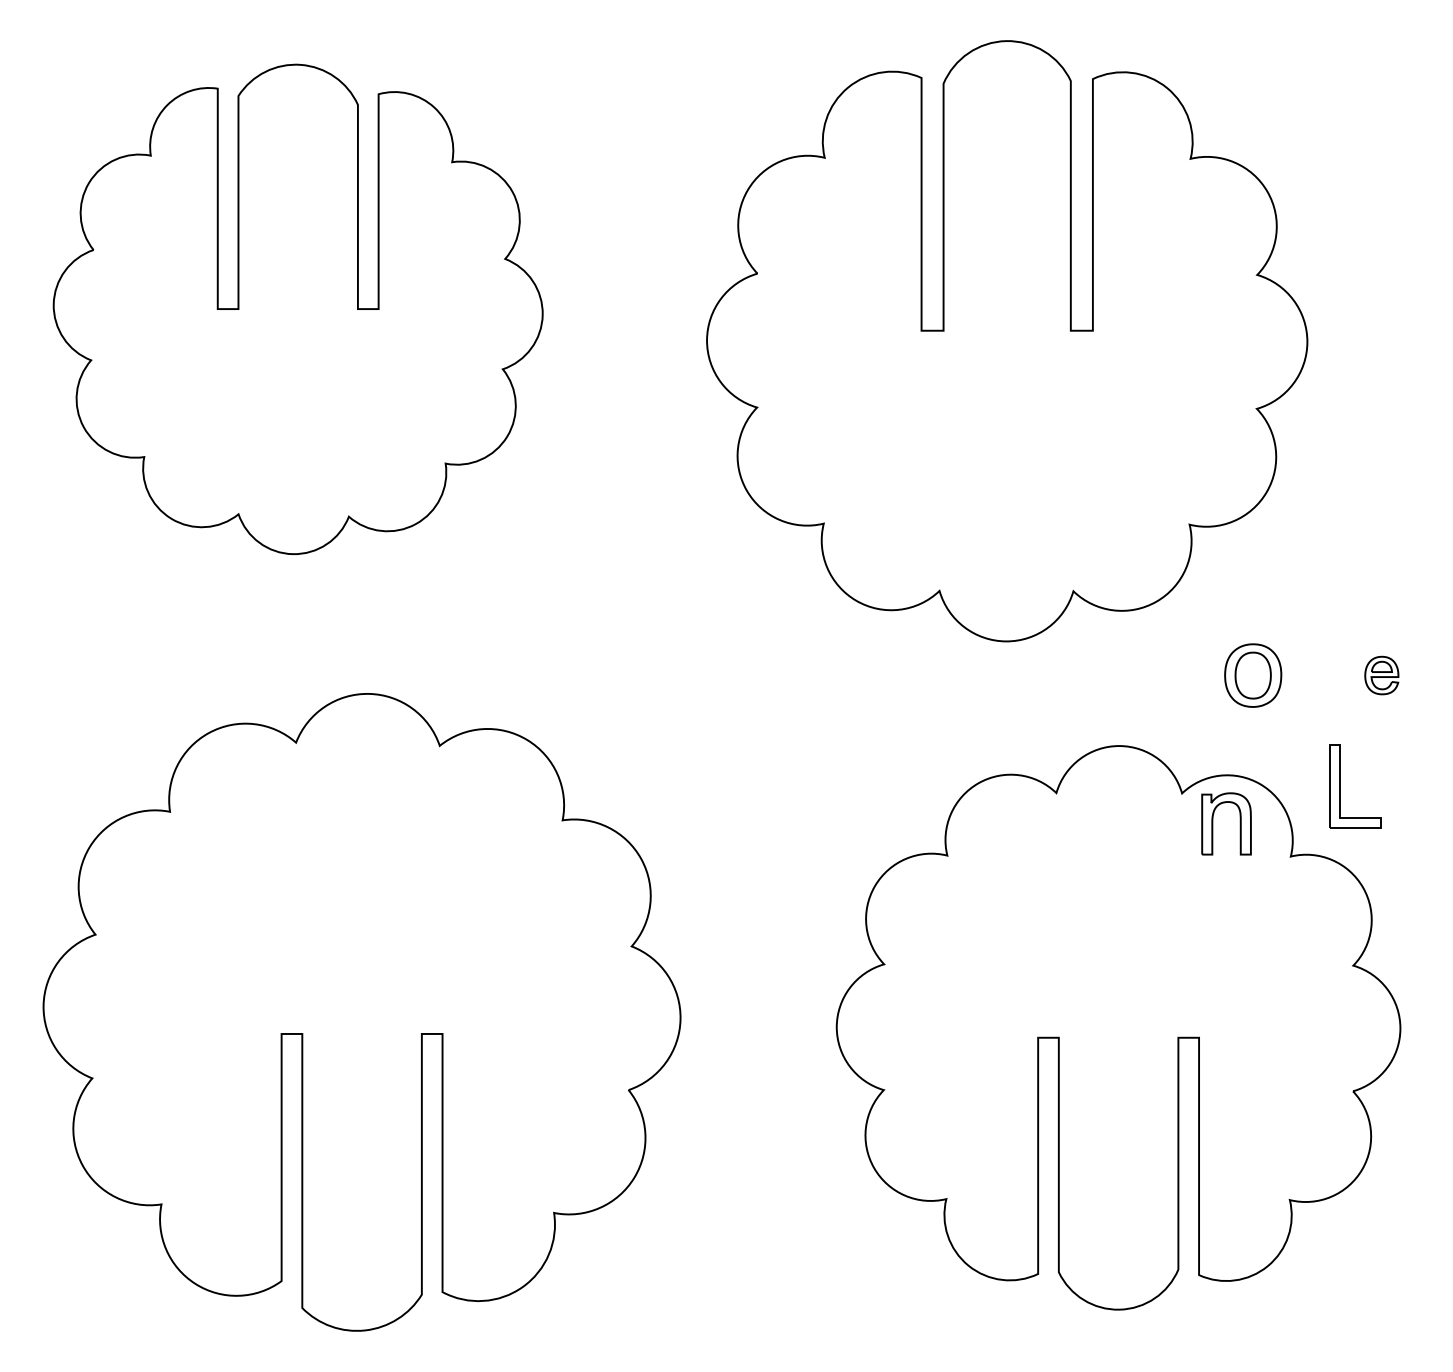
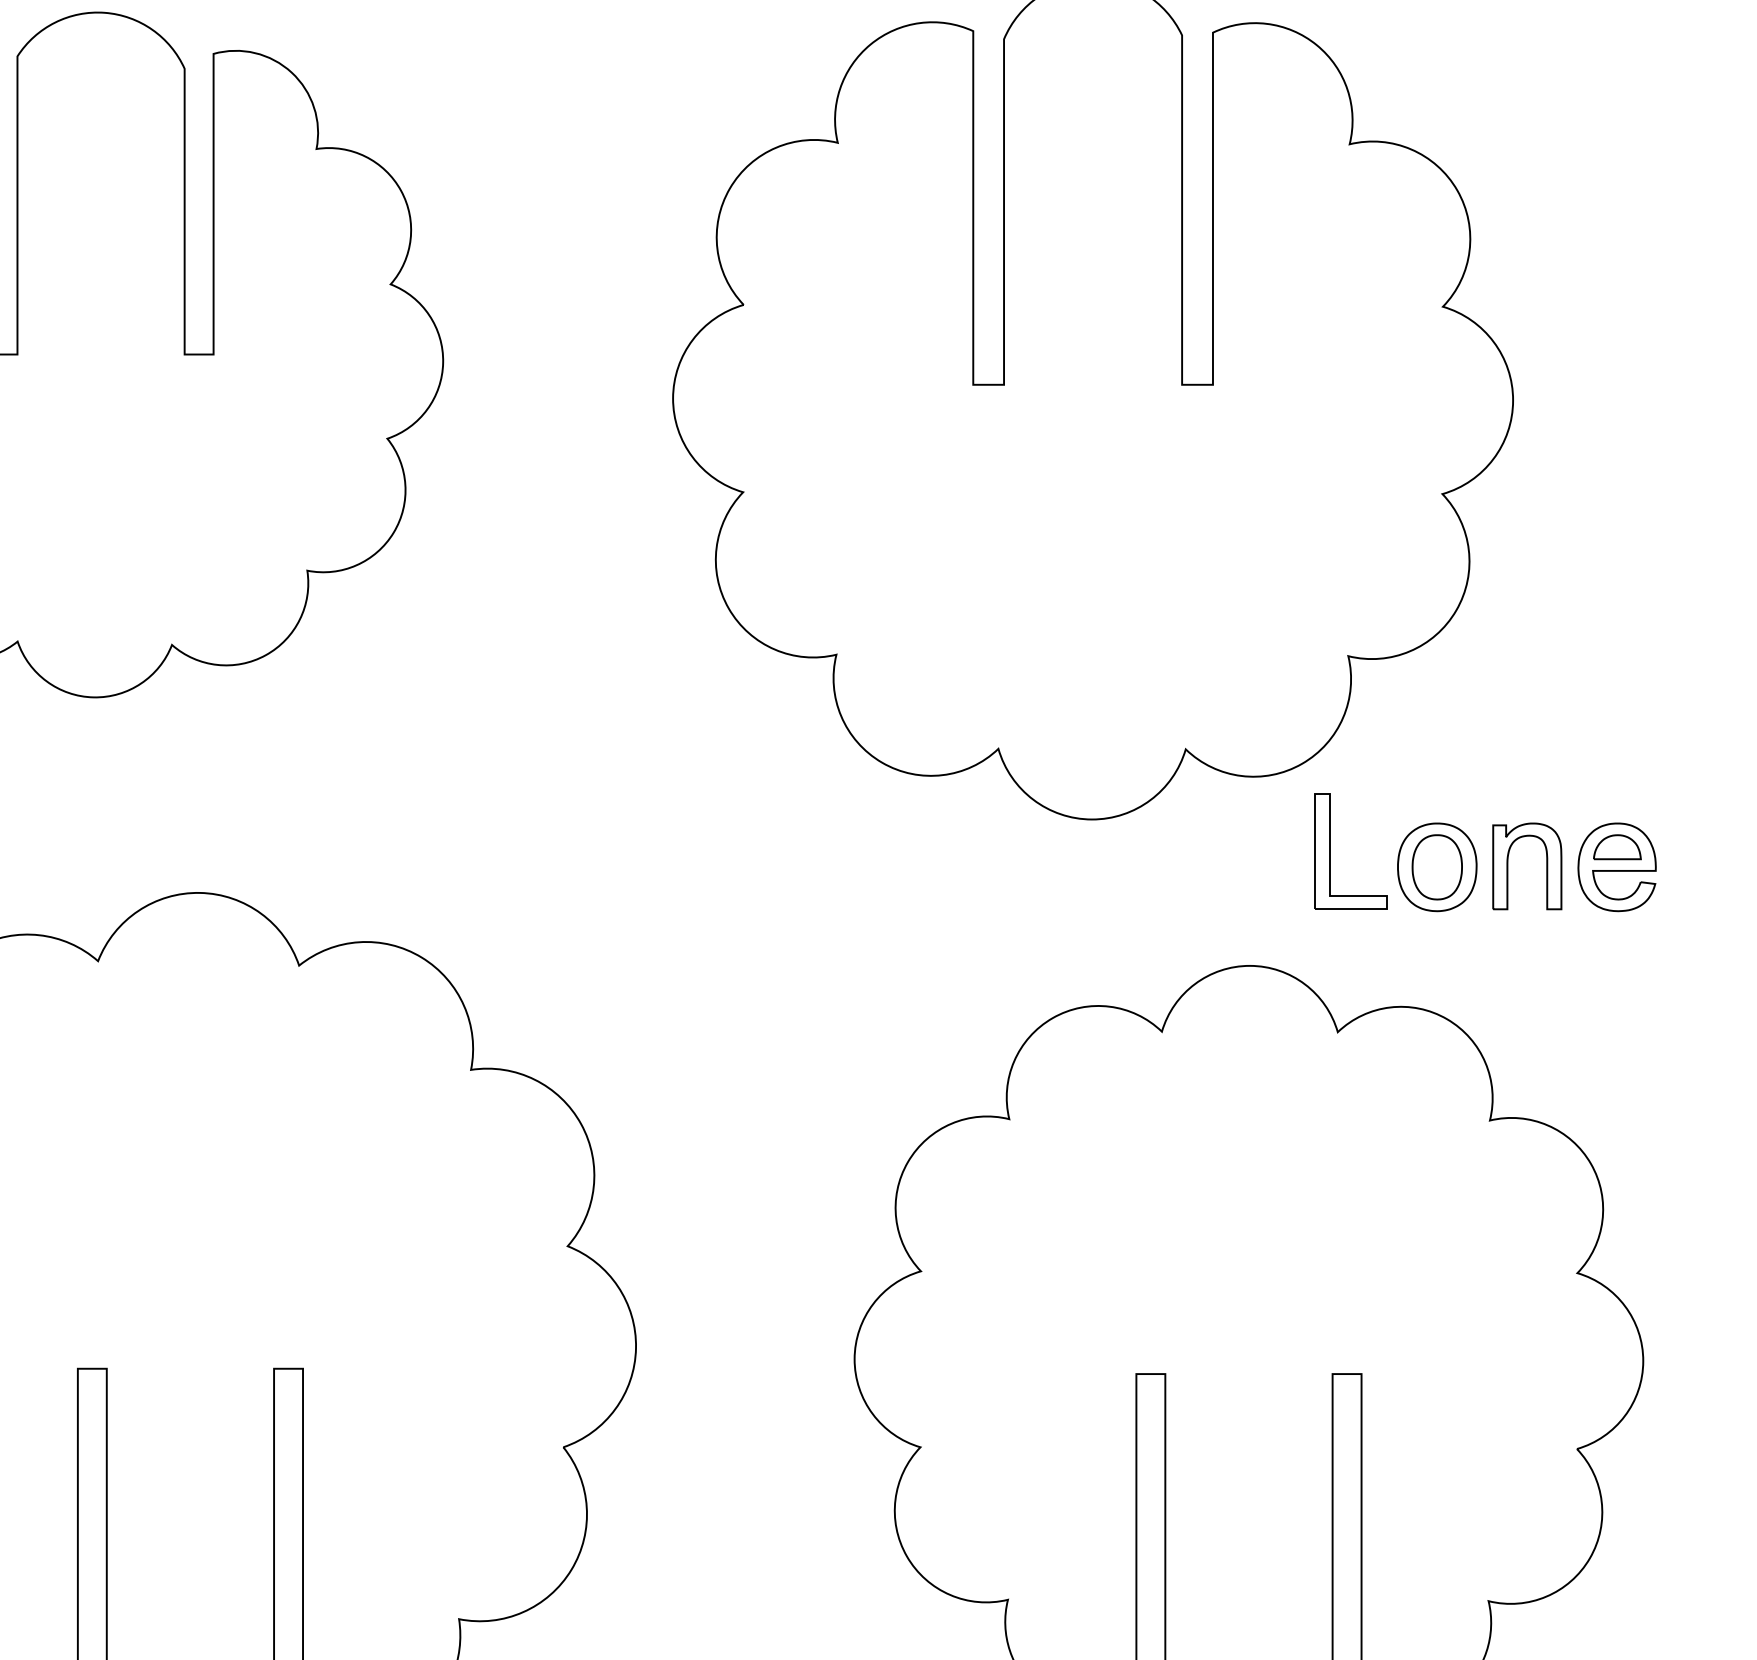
part: (1381, 675) -> (1616, 867), size x1.67
part: (1340, 786) -> (1329, 851), moved
part: (1213, 823) -> (1509, 865), moved

